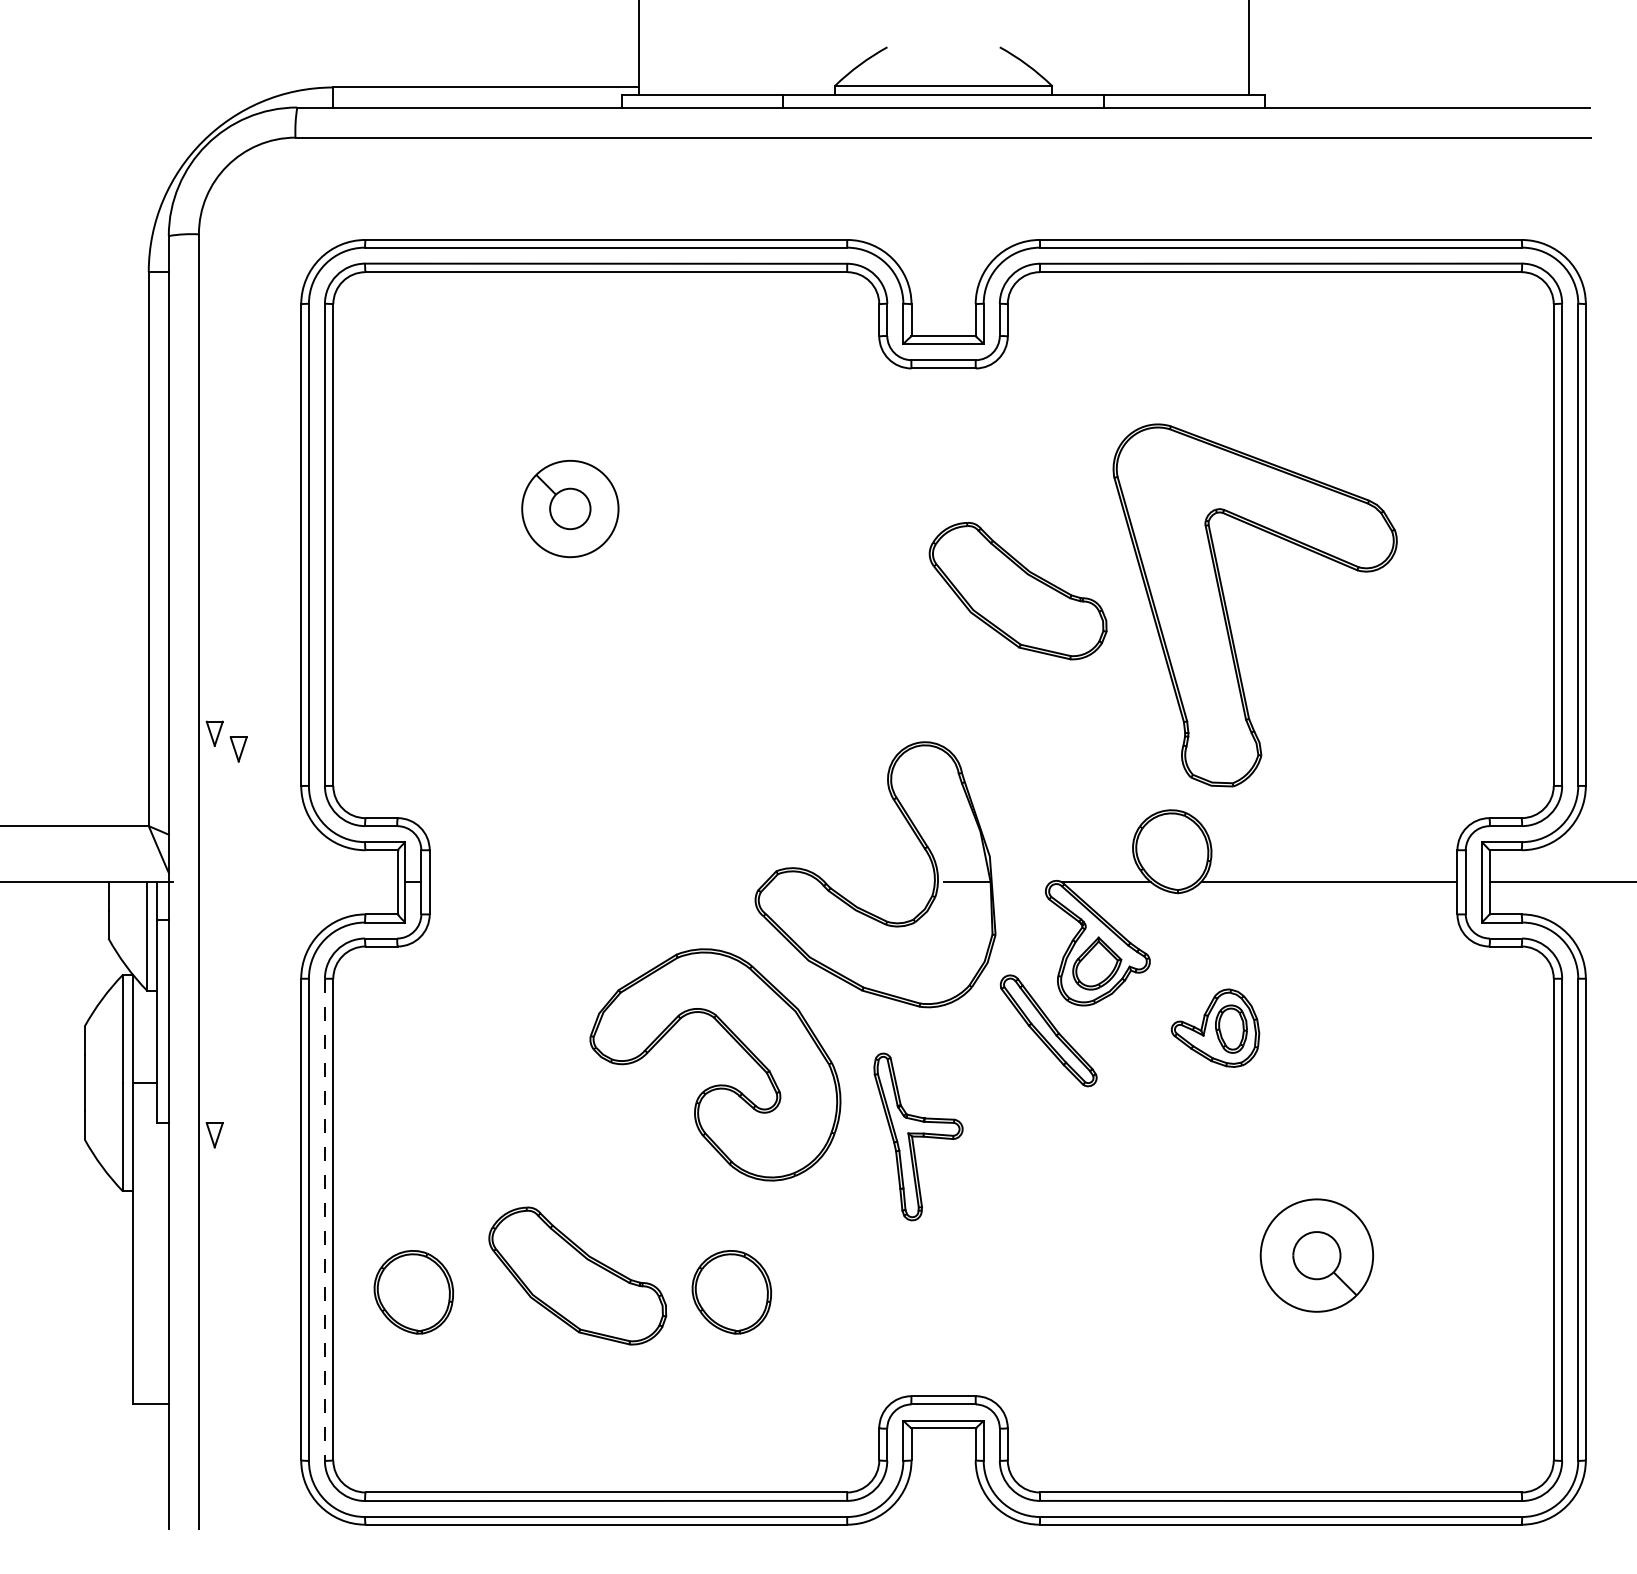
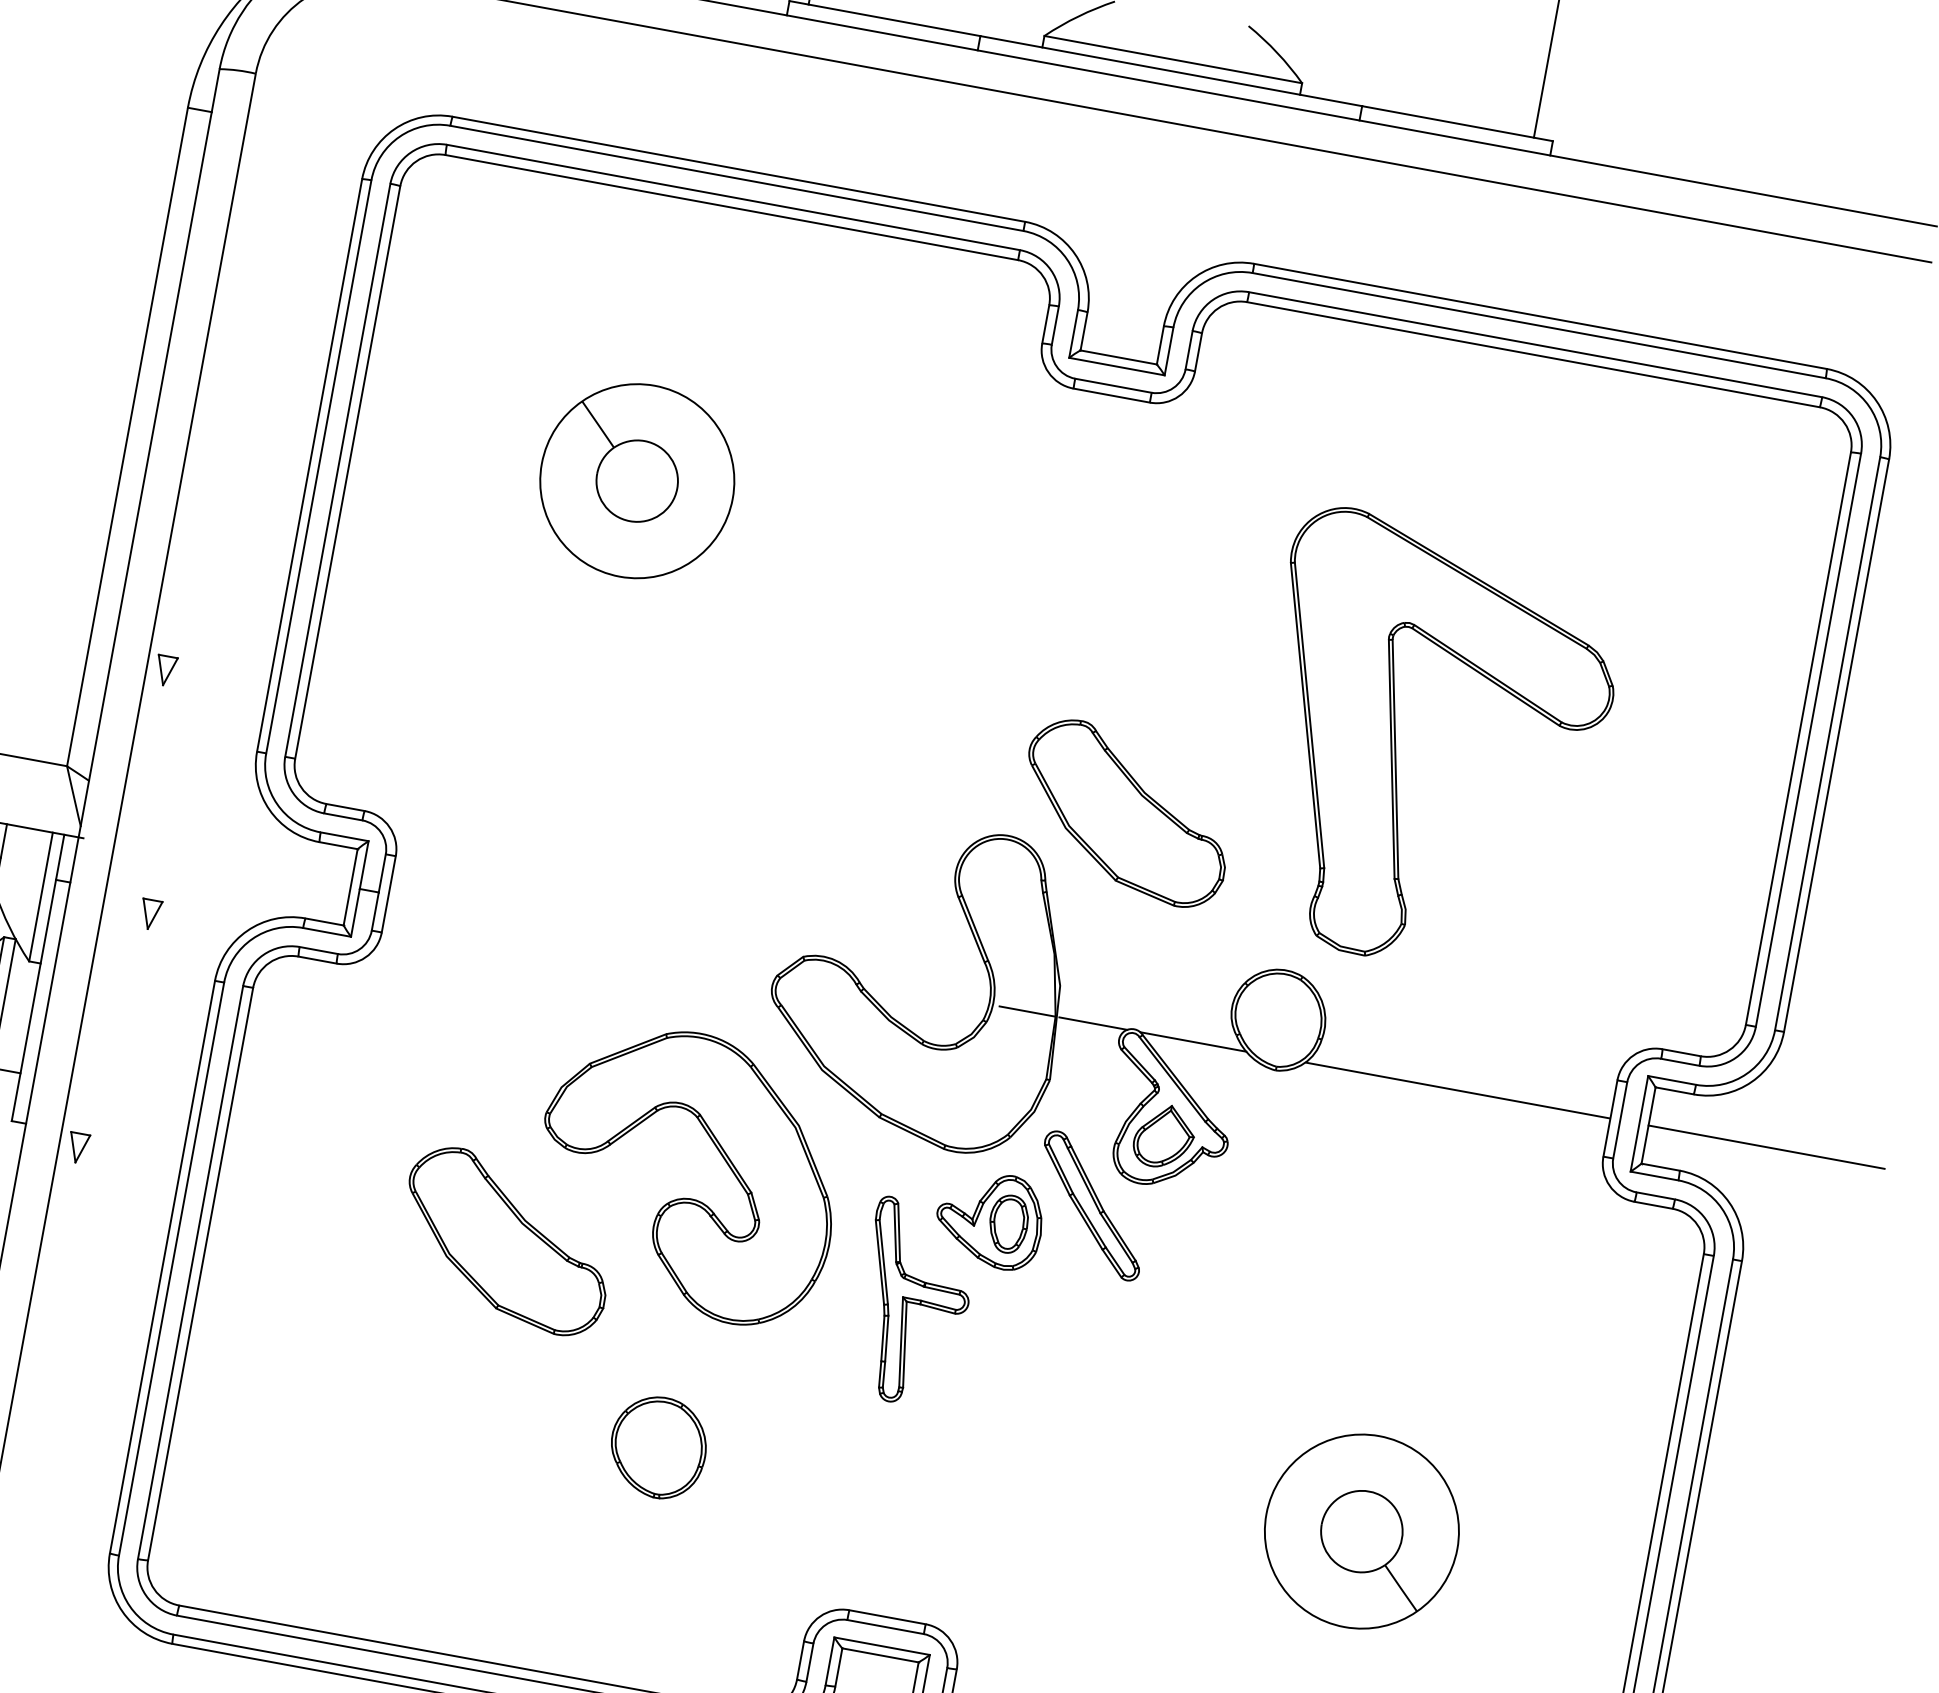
part: (570, 508) -> (637, 480), size x1.67
part: (1017, 591) -> (1125, 813), moved
part: (238, 749) -> (150, 914), moved
line: (1022, 882) -> (1093, 1023), added
part: (1215, 1027) -> (990, 1218), moved
line: (324, 1220) -> (189, 1273), dashed -> solid
part: (1316, 1255) -> (1361, 1531), size x1.43
part: (577, 1275) -> (506, 1240), moved
part: (413, 1292) -> (280, 1378), removed

